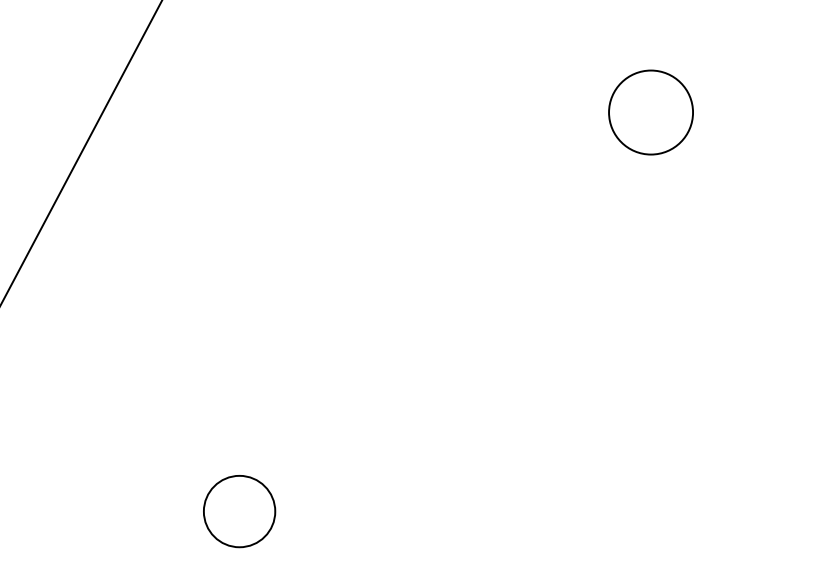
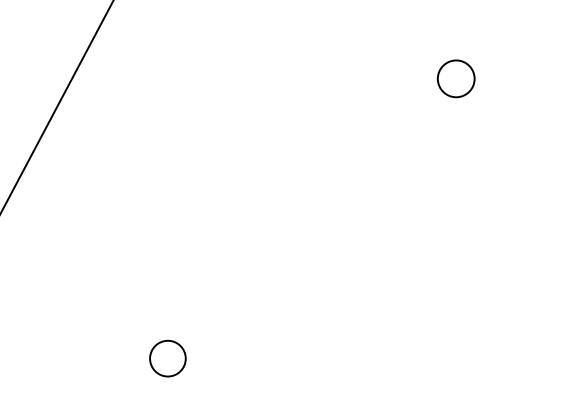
circle: (650, 112) -> (455, 78), size x0.62
circle: (239, 511) -> (167, 358), size x0.71

